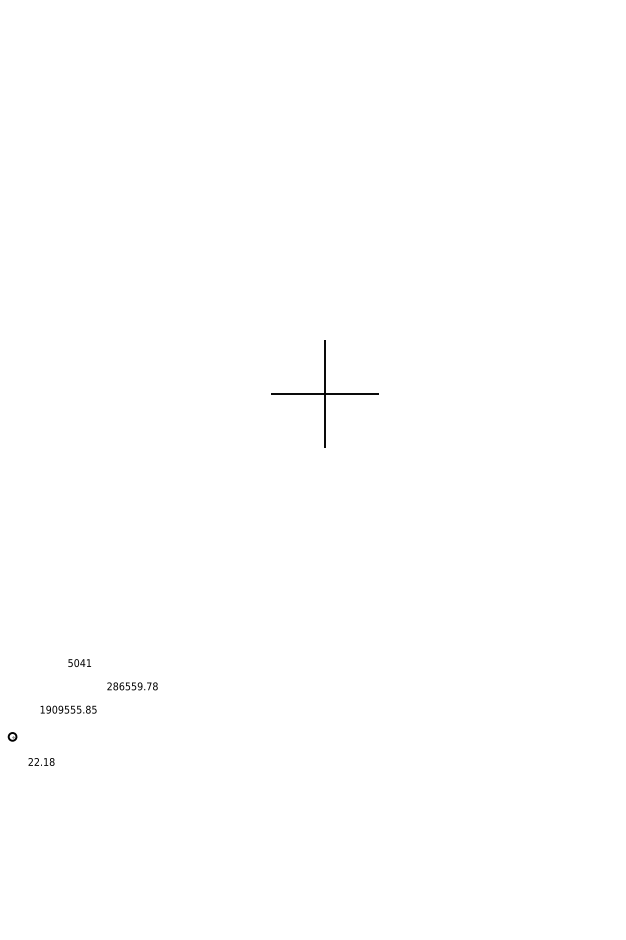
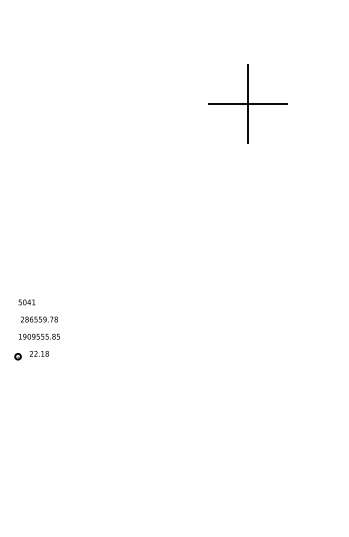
text: (79, 662) -> (26, 301), moved
text: (132, 686) -> (39, 319), moved
text: (68, 709) -> (39, 336), moved
text: (41, 761) -> (39, 353), moved

